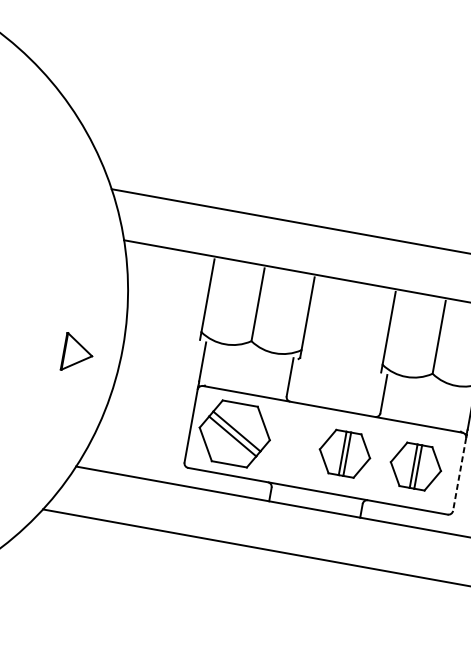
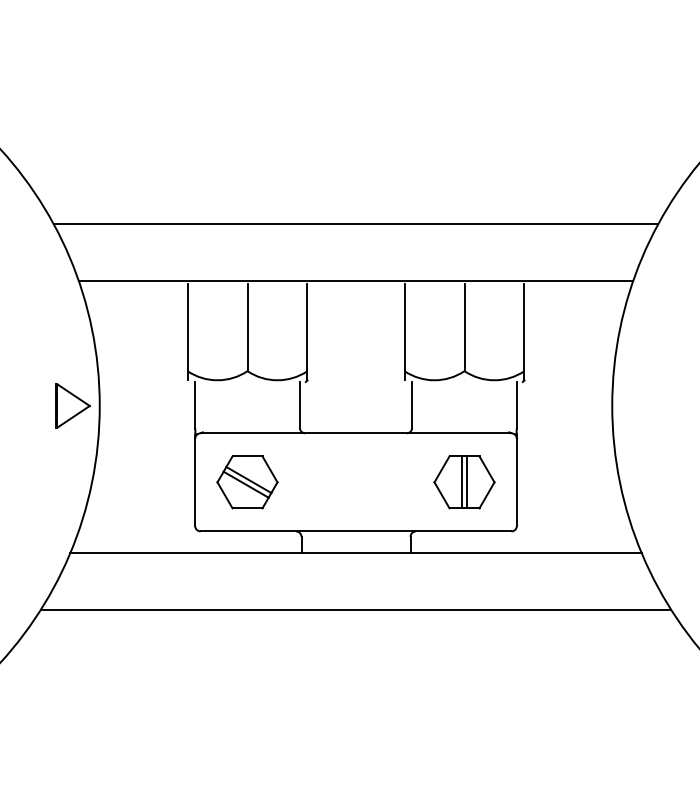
part: (77, 353) -> (72, 405), moved
part: (234, 434) -> (247, 482), size x0.71
part: (344, 453) -> (379, 482), removed
line: (459, 474) -> (516, 482), dashed -> solid

